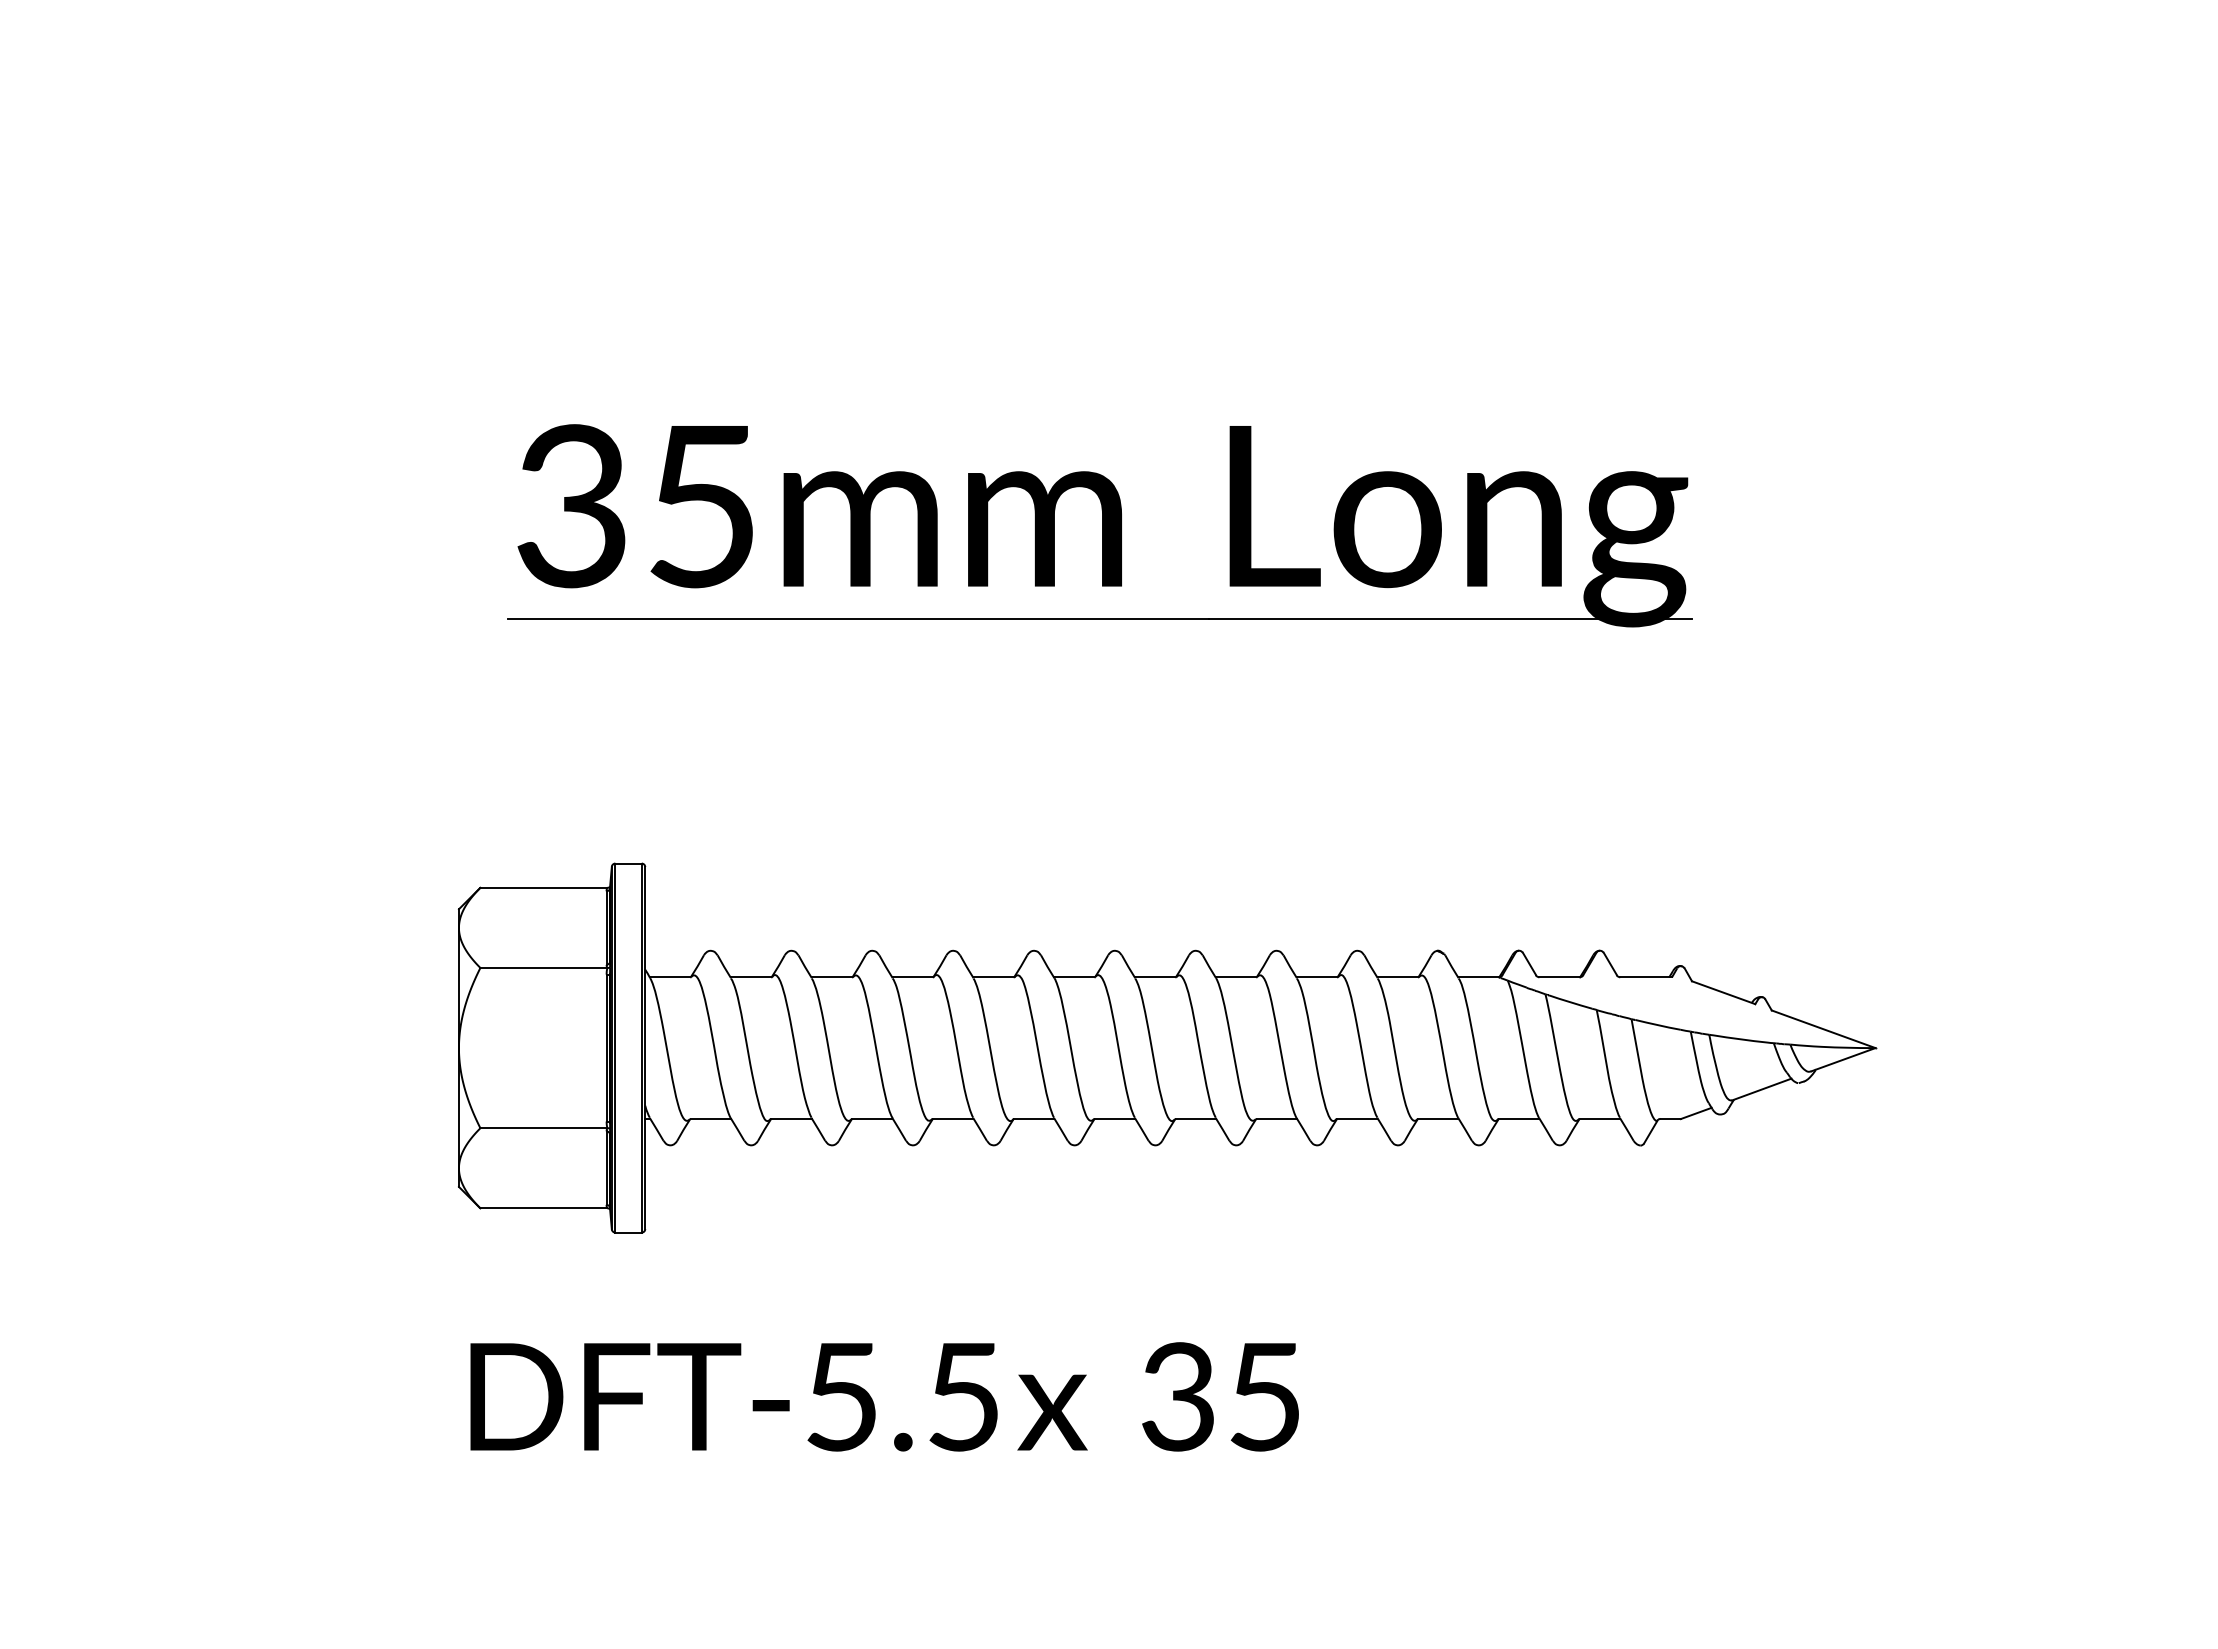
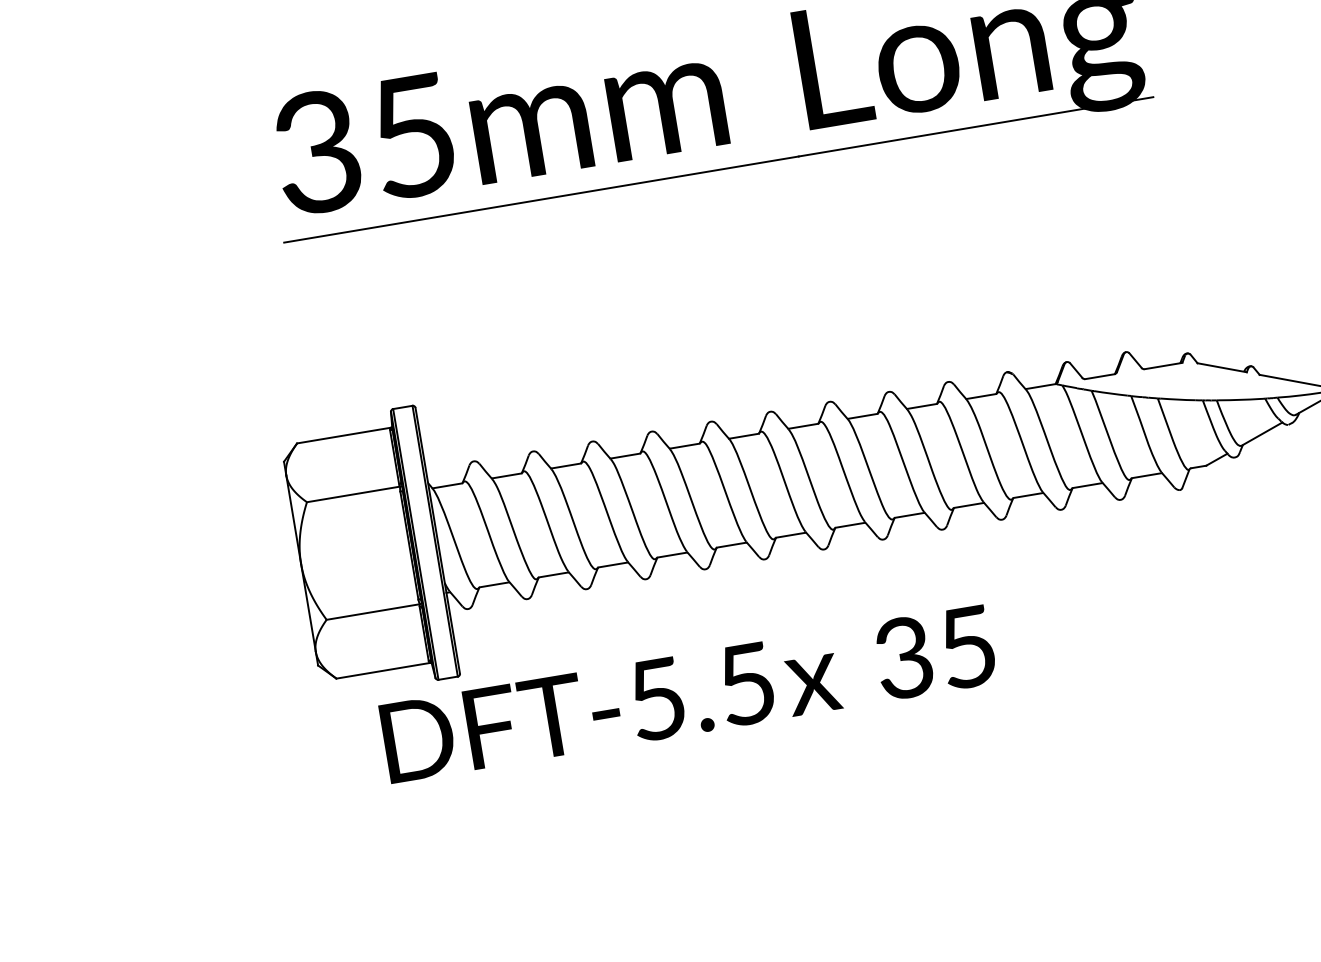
text: (884, 1396) -> (688, 693), moved

